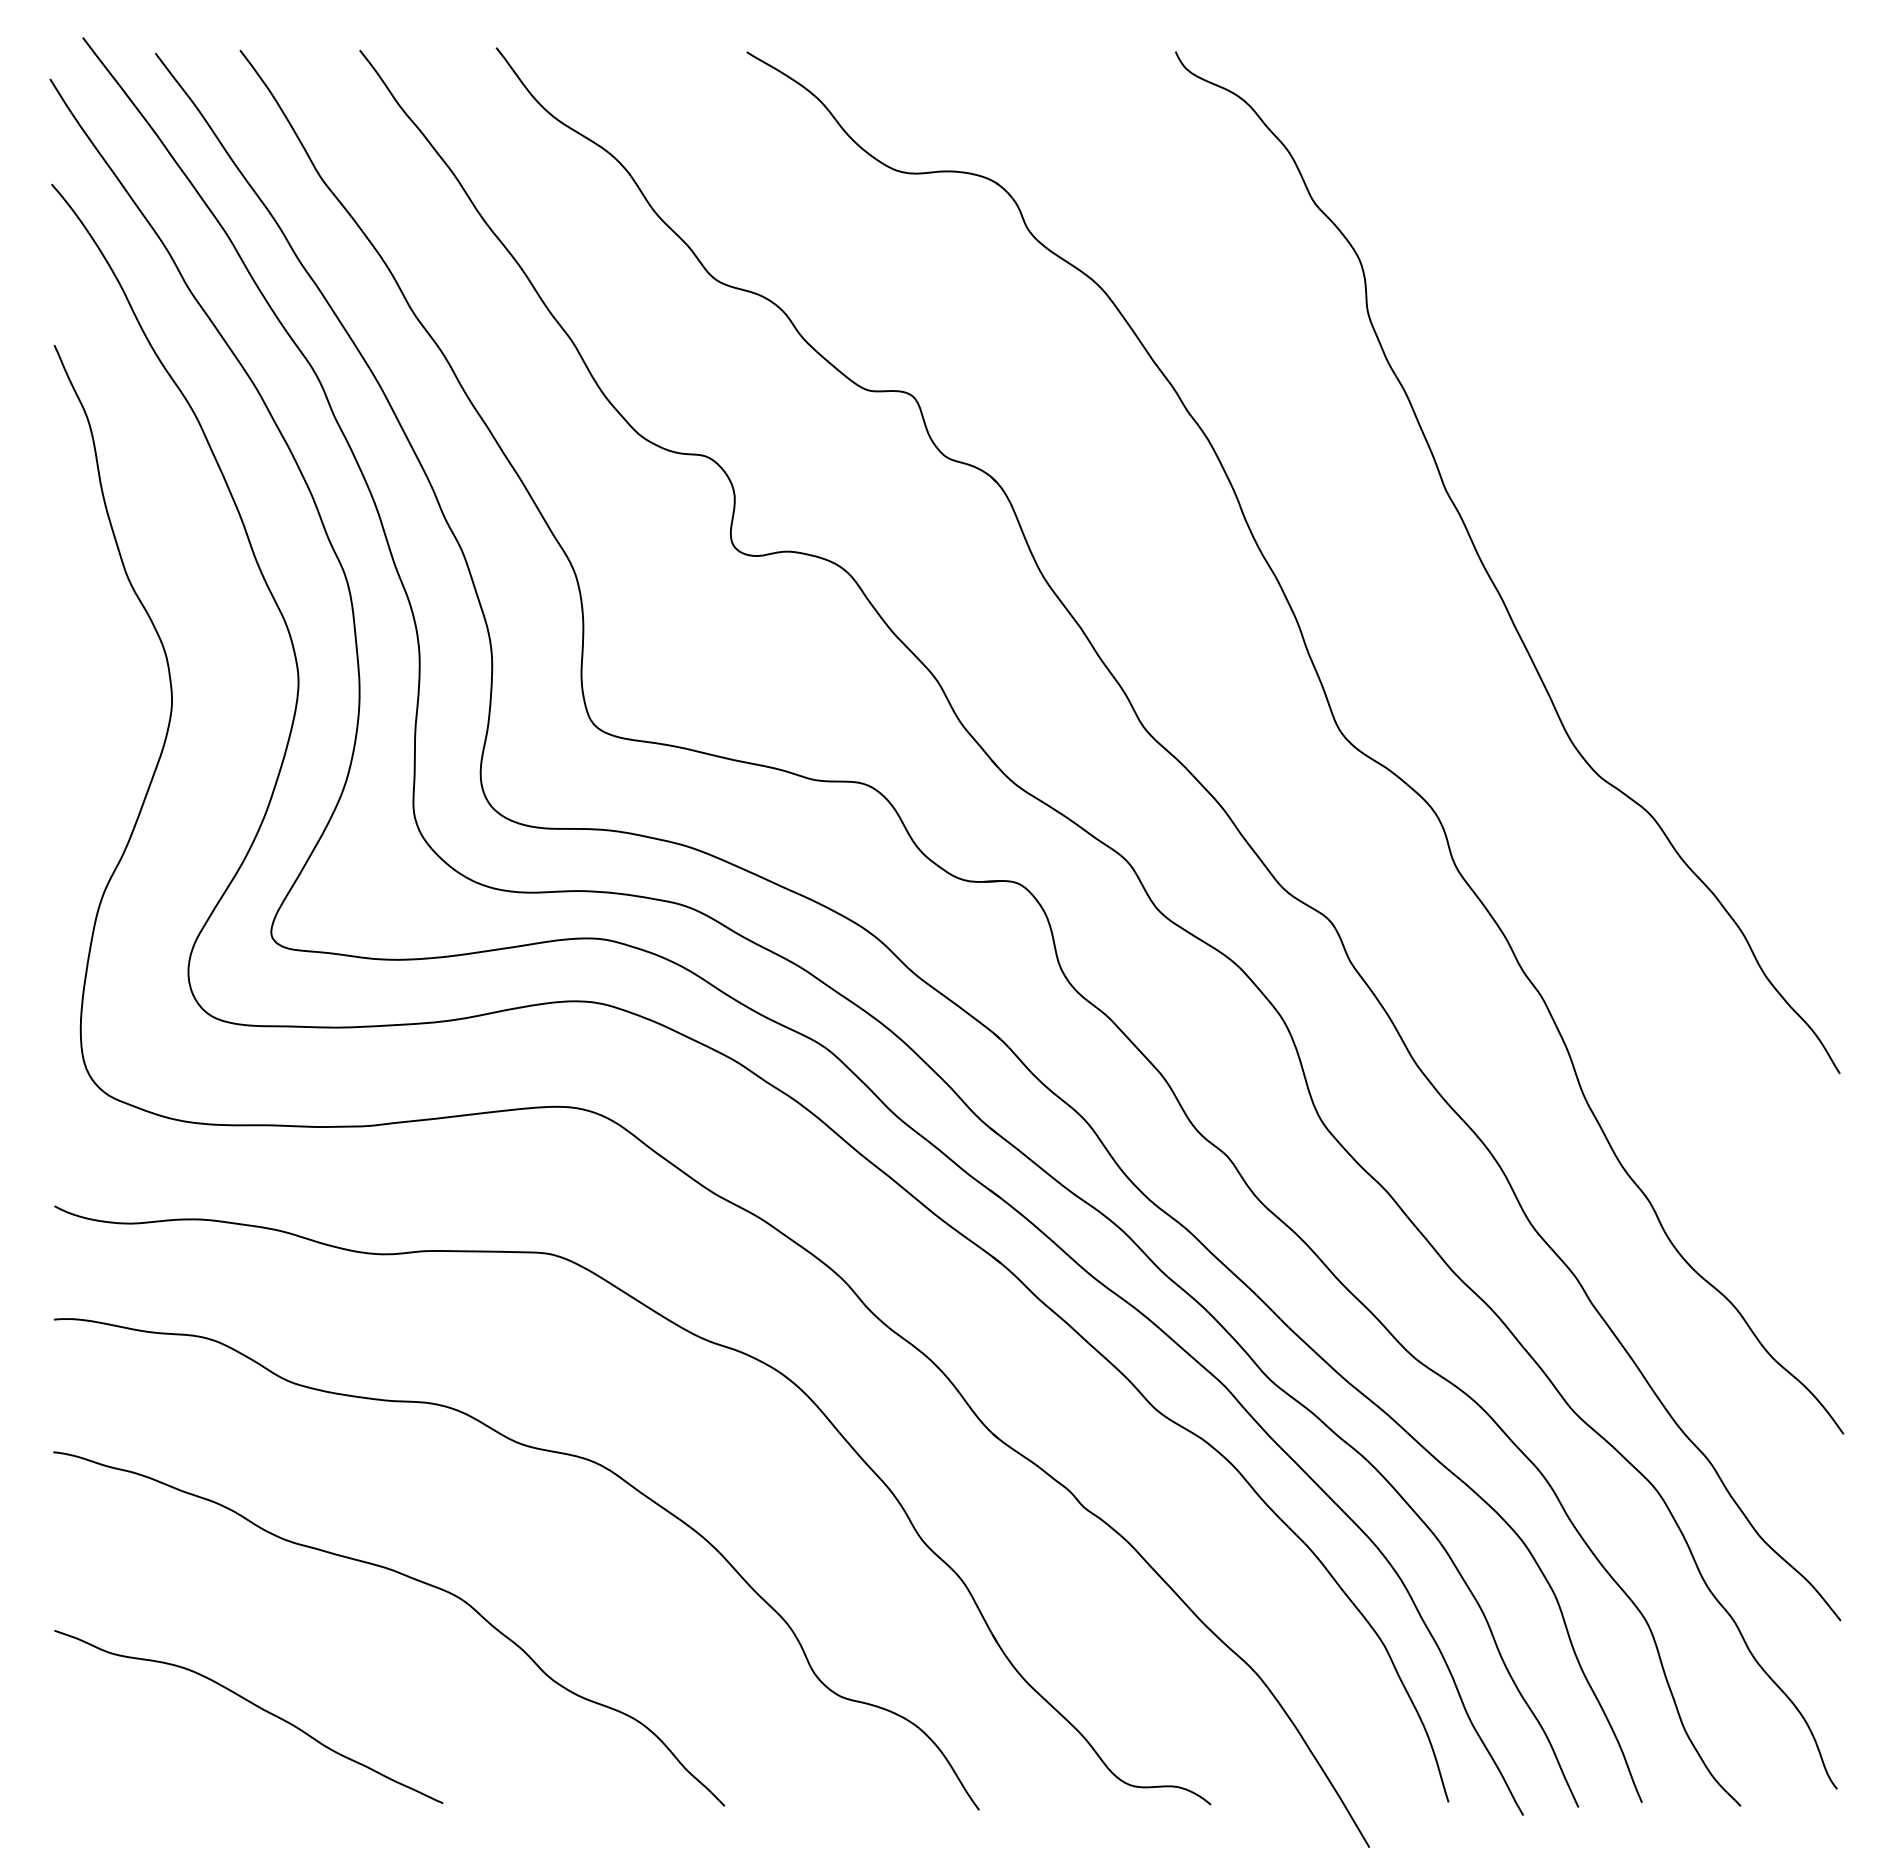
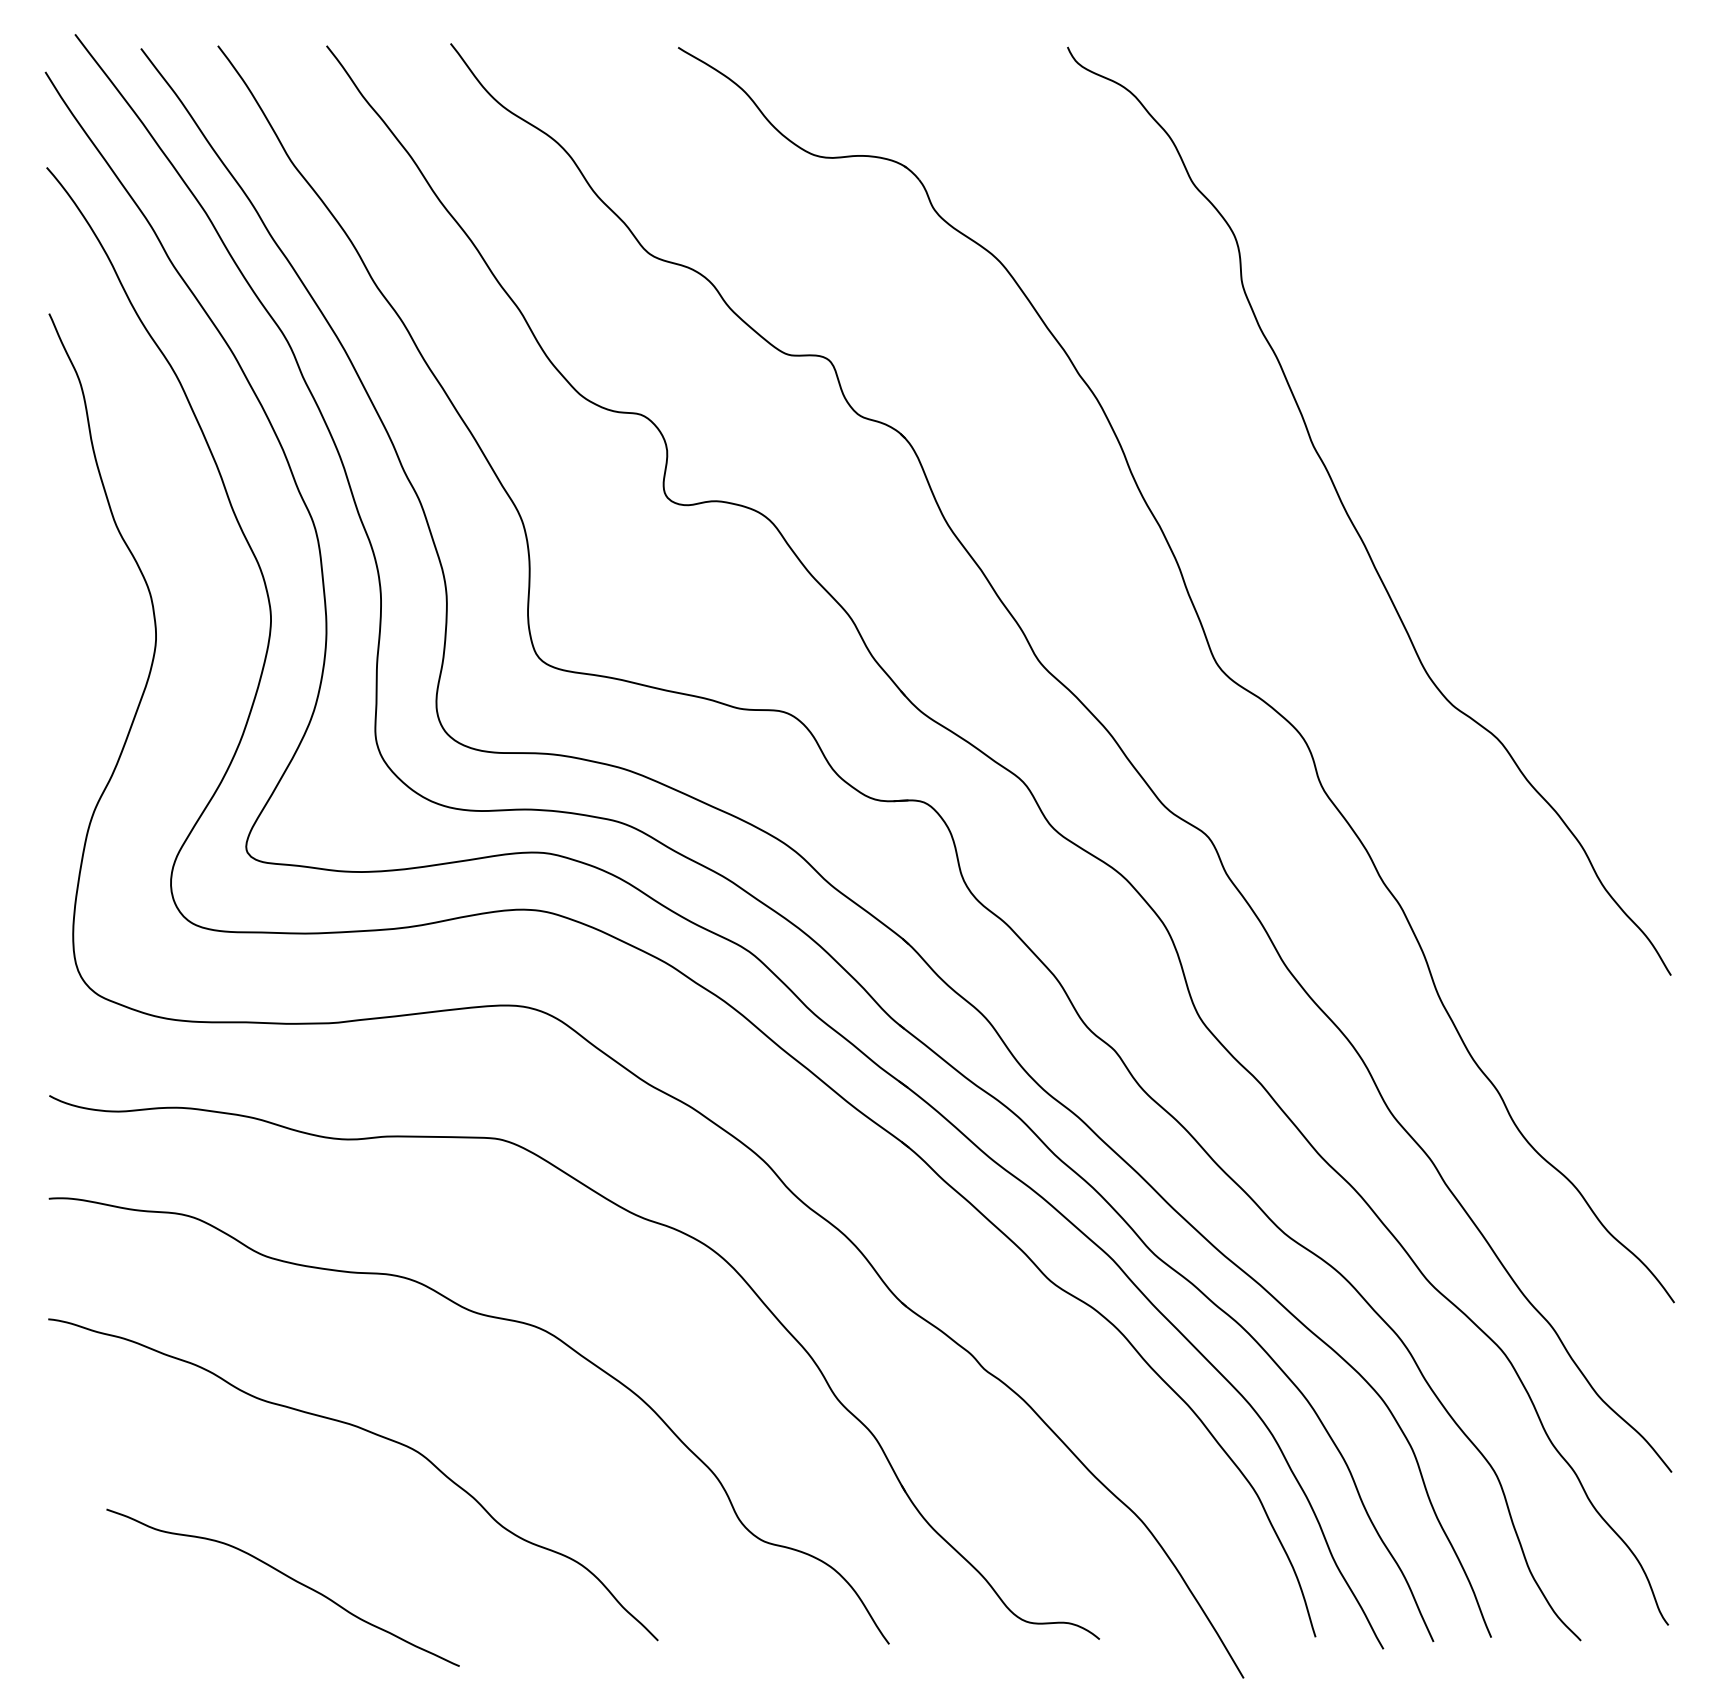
curve: (253, 1705) -> (287, 1577), moved

